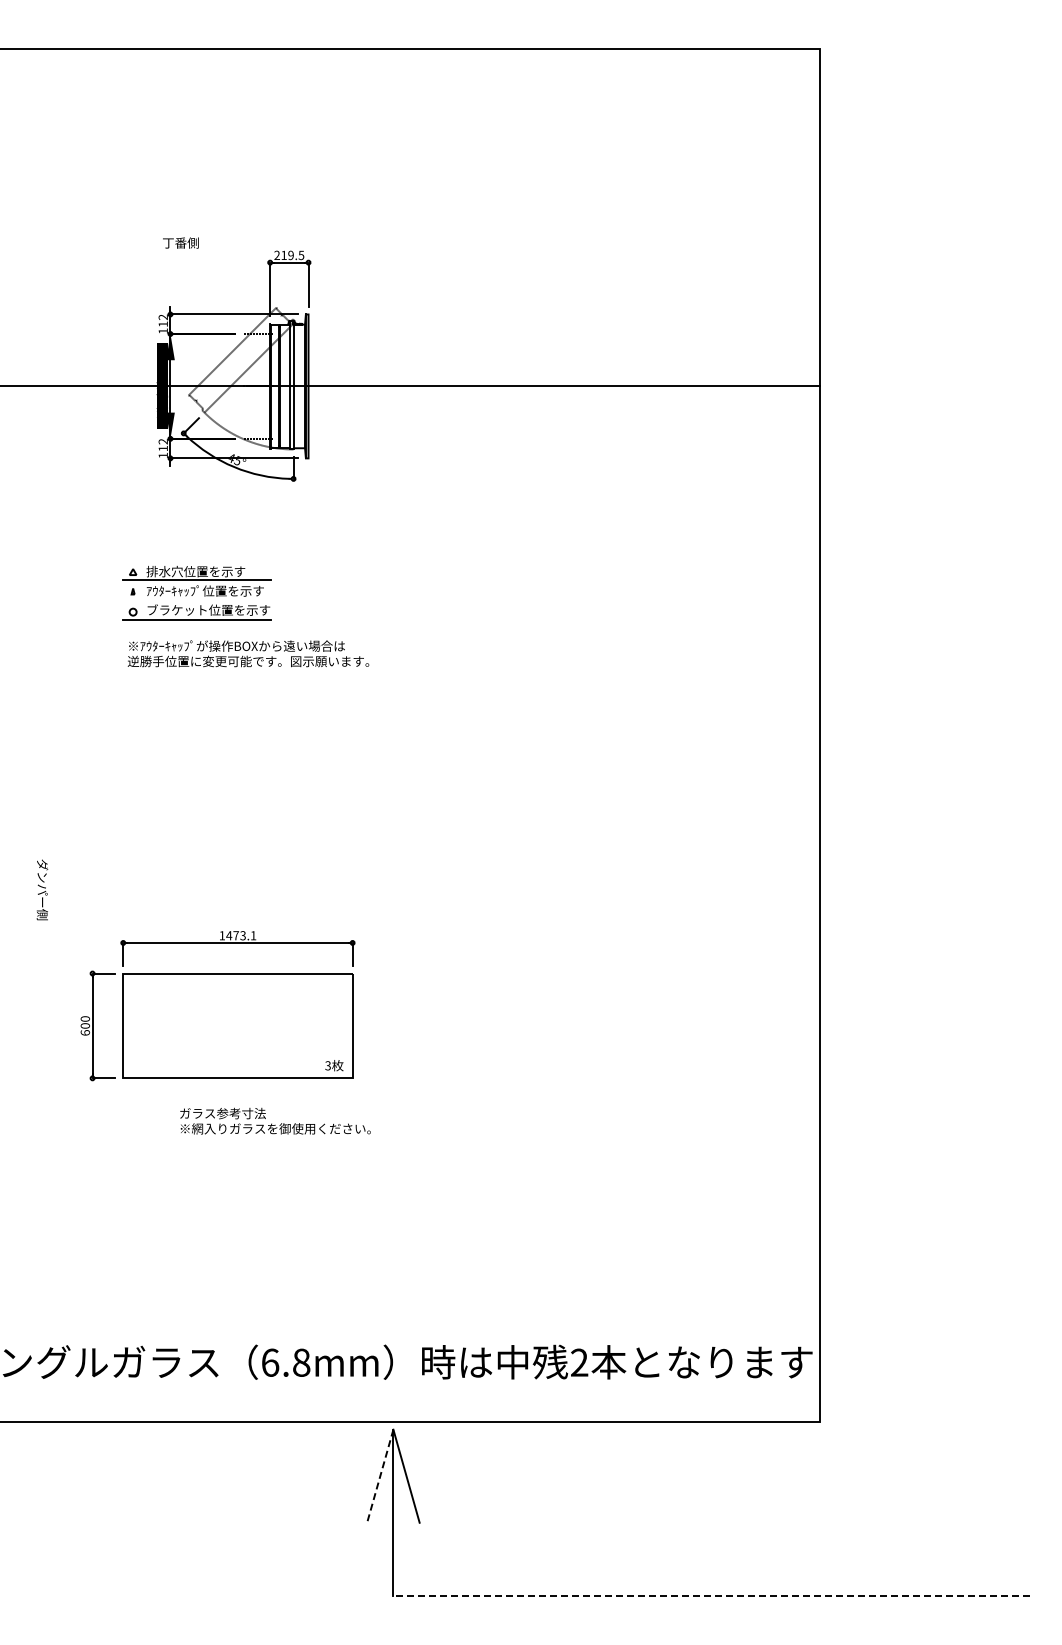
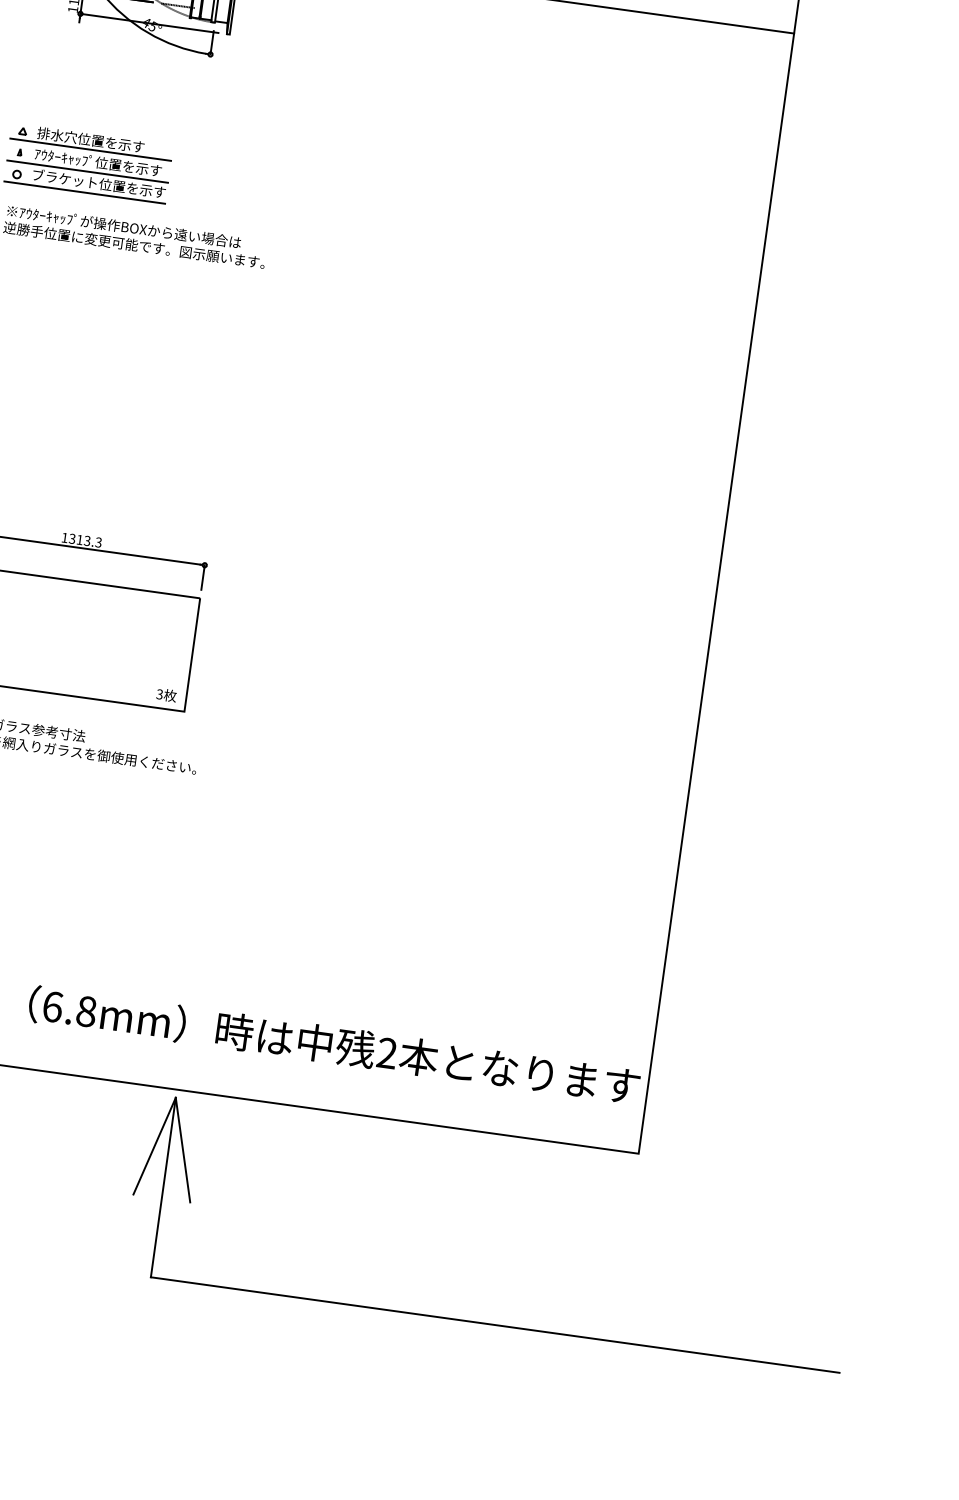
line: (196, 600) -> (87, 171), added
text: (241, 935) -> (85, 540), 1473.1 -> 1313.3
line: (380, 1476) -> (154, 1146), dashed -> solid
line: (711, 1595) -> (494, 1324), dashed -> solid

